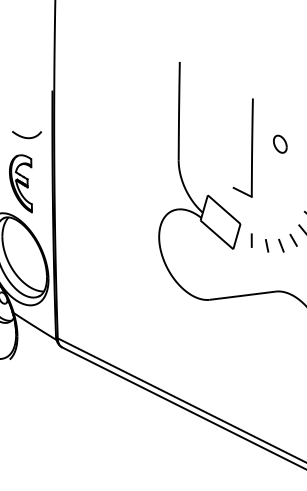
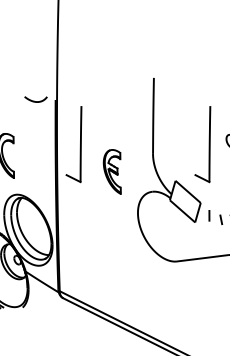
curve: (26, 137) -> (35, 101), moved
part: (84, 147) -> (80, 143), added
part: (20, 183) -> (111, 171), moved

